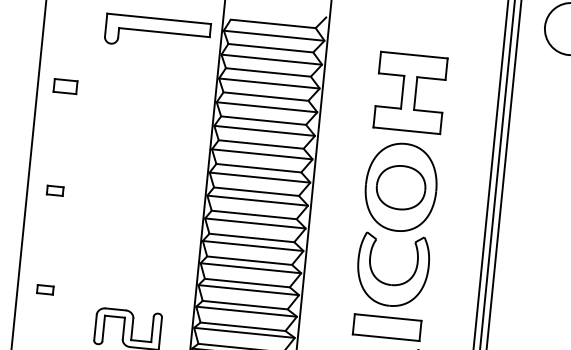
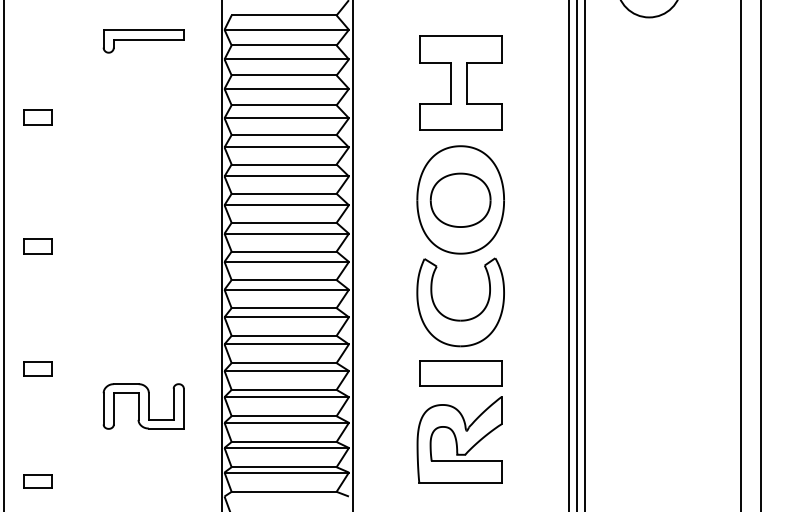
part: (157, 33) -> (143, 41), size x0.62
part: (55, 190) -> (37, 246), size x1.43
part: (45, 289) -> (37, 368), size x1.43

